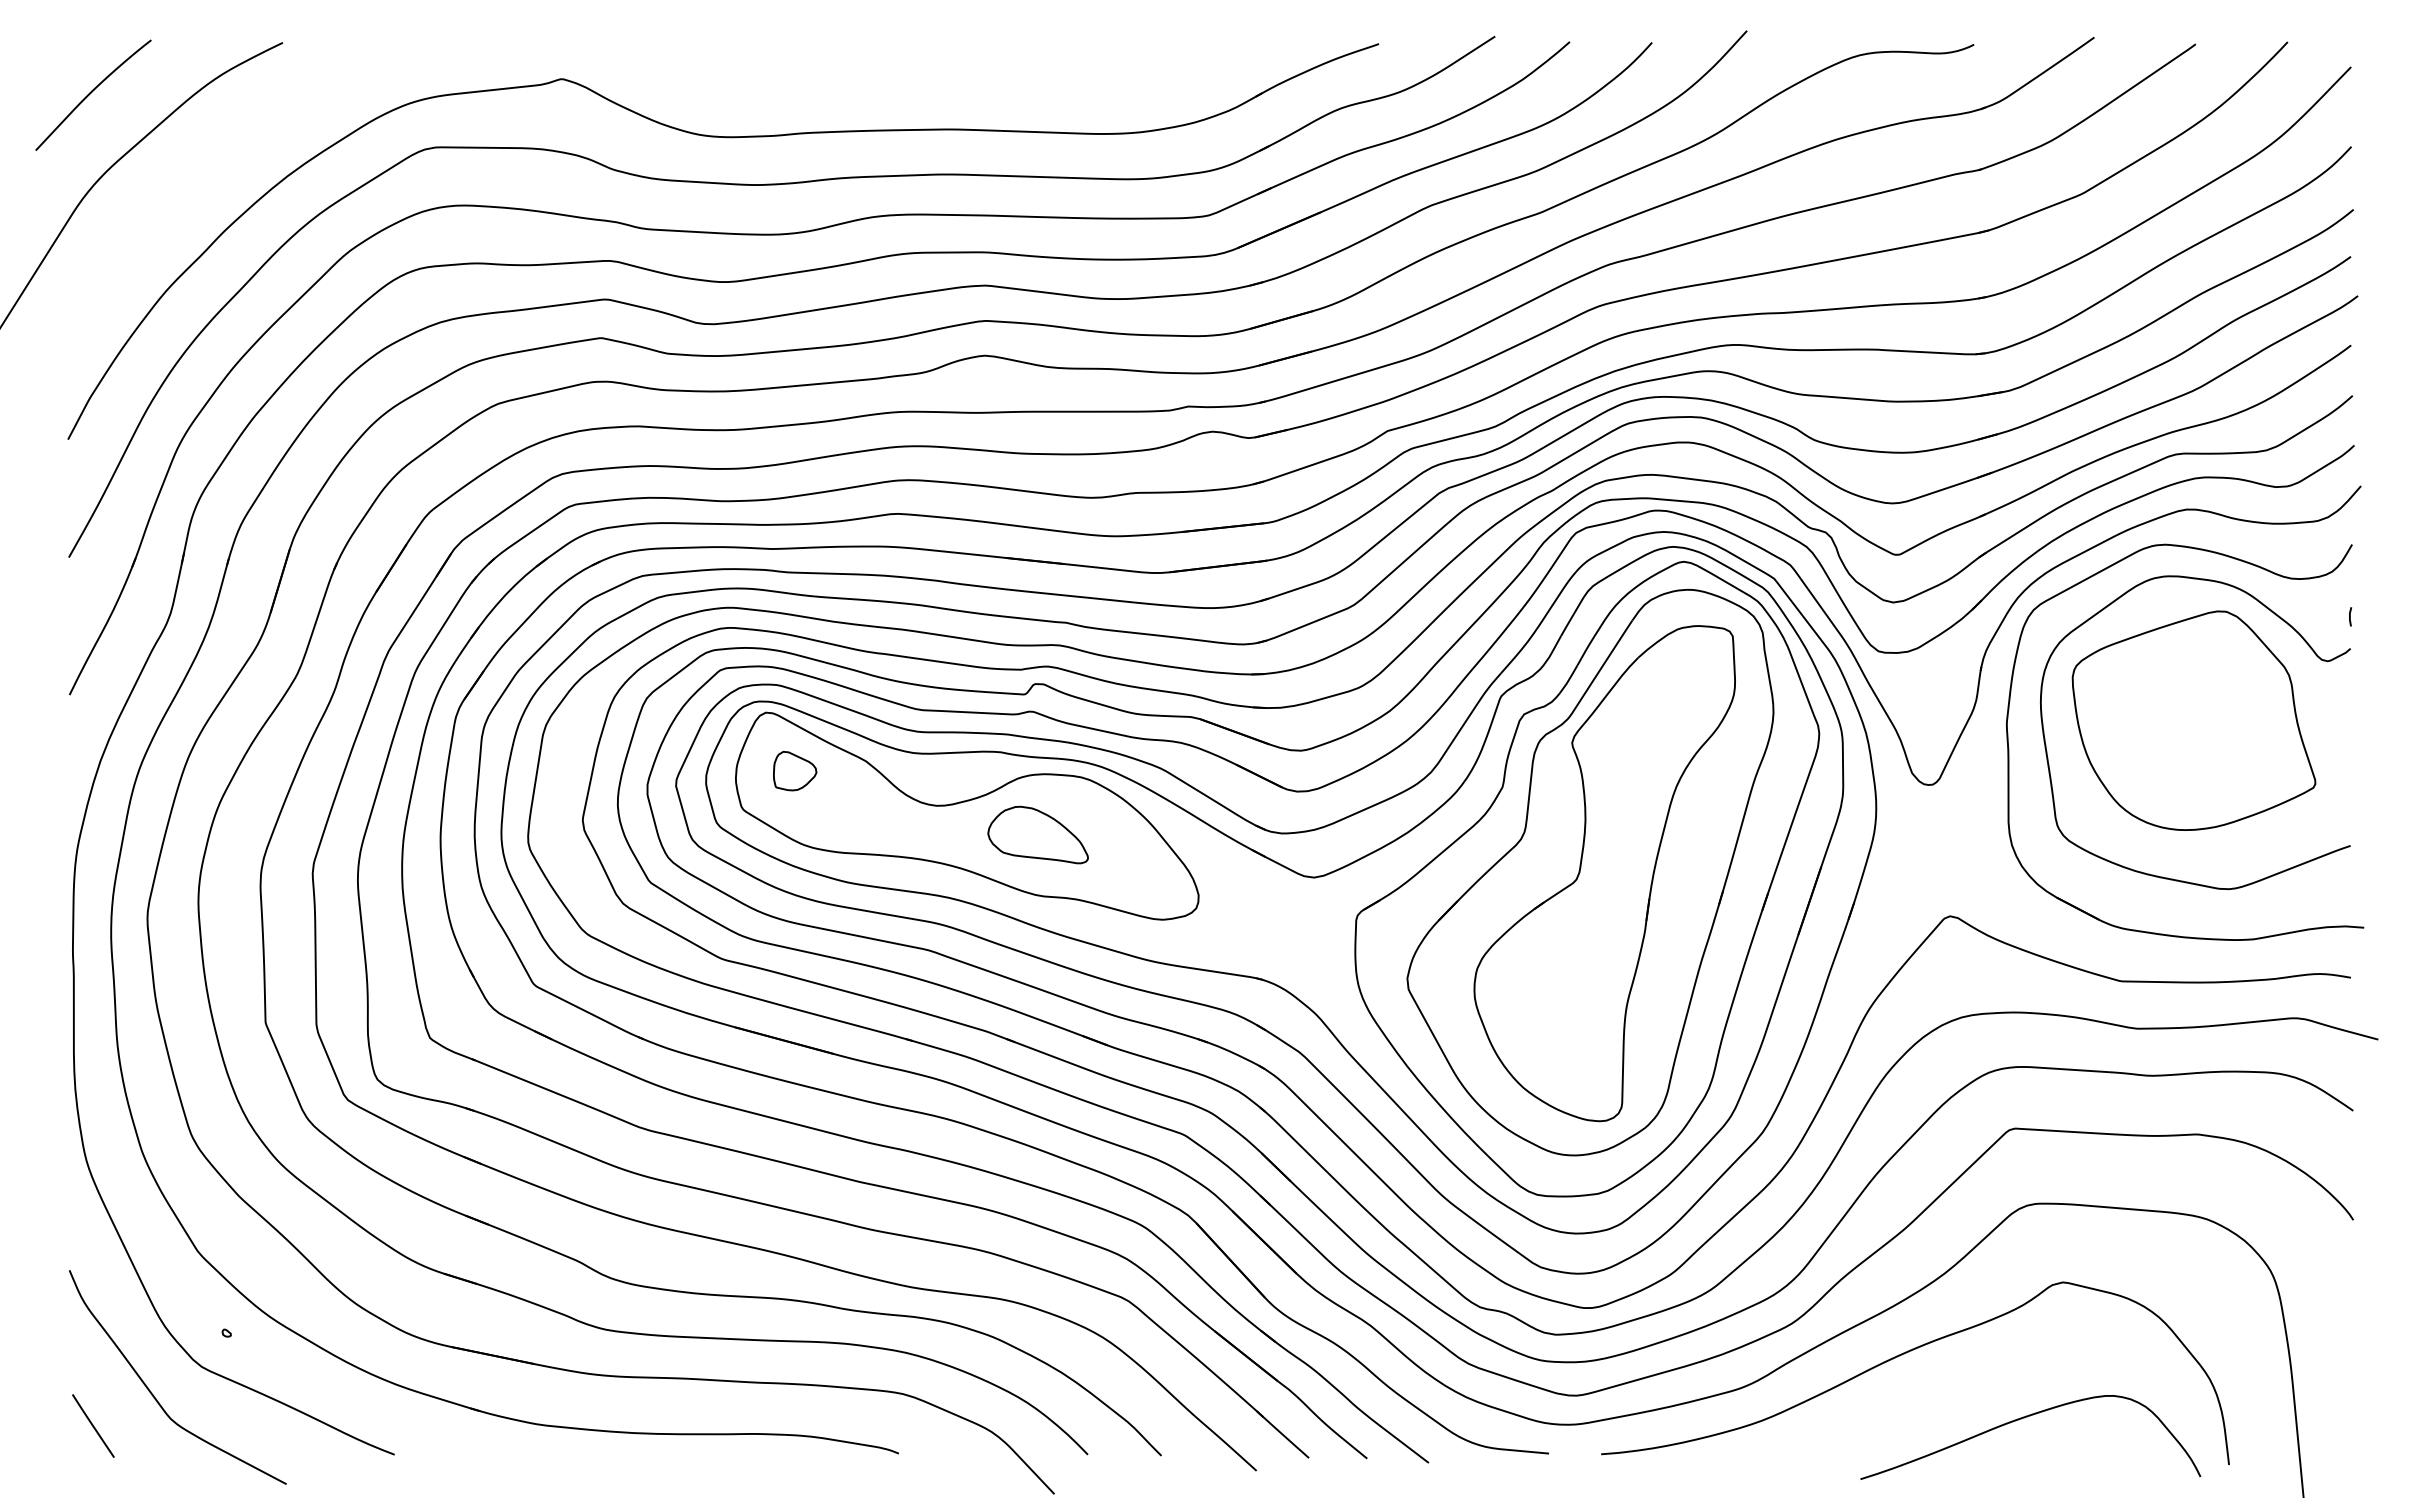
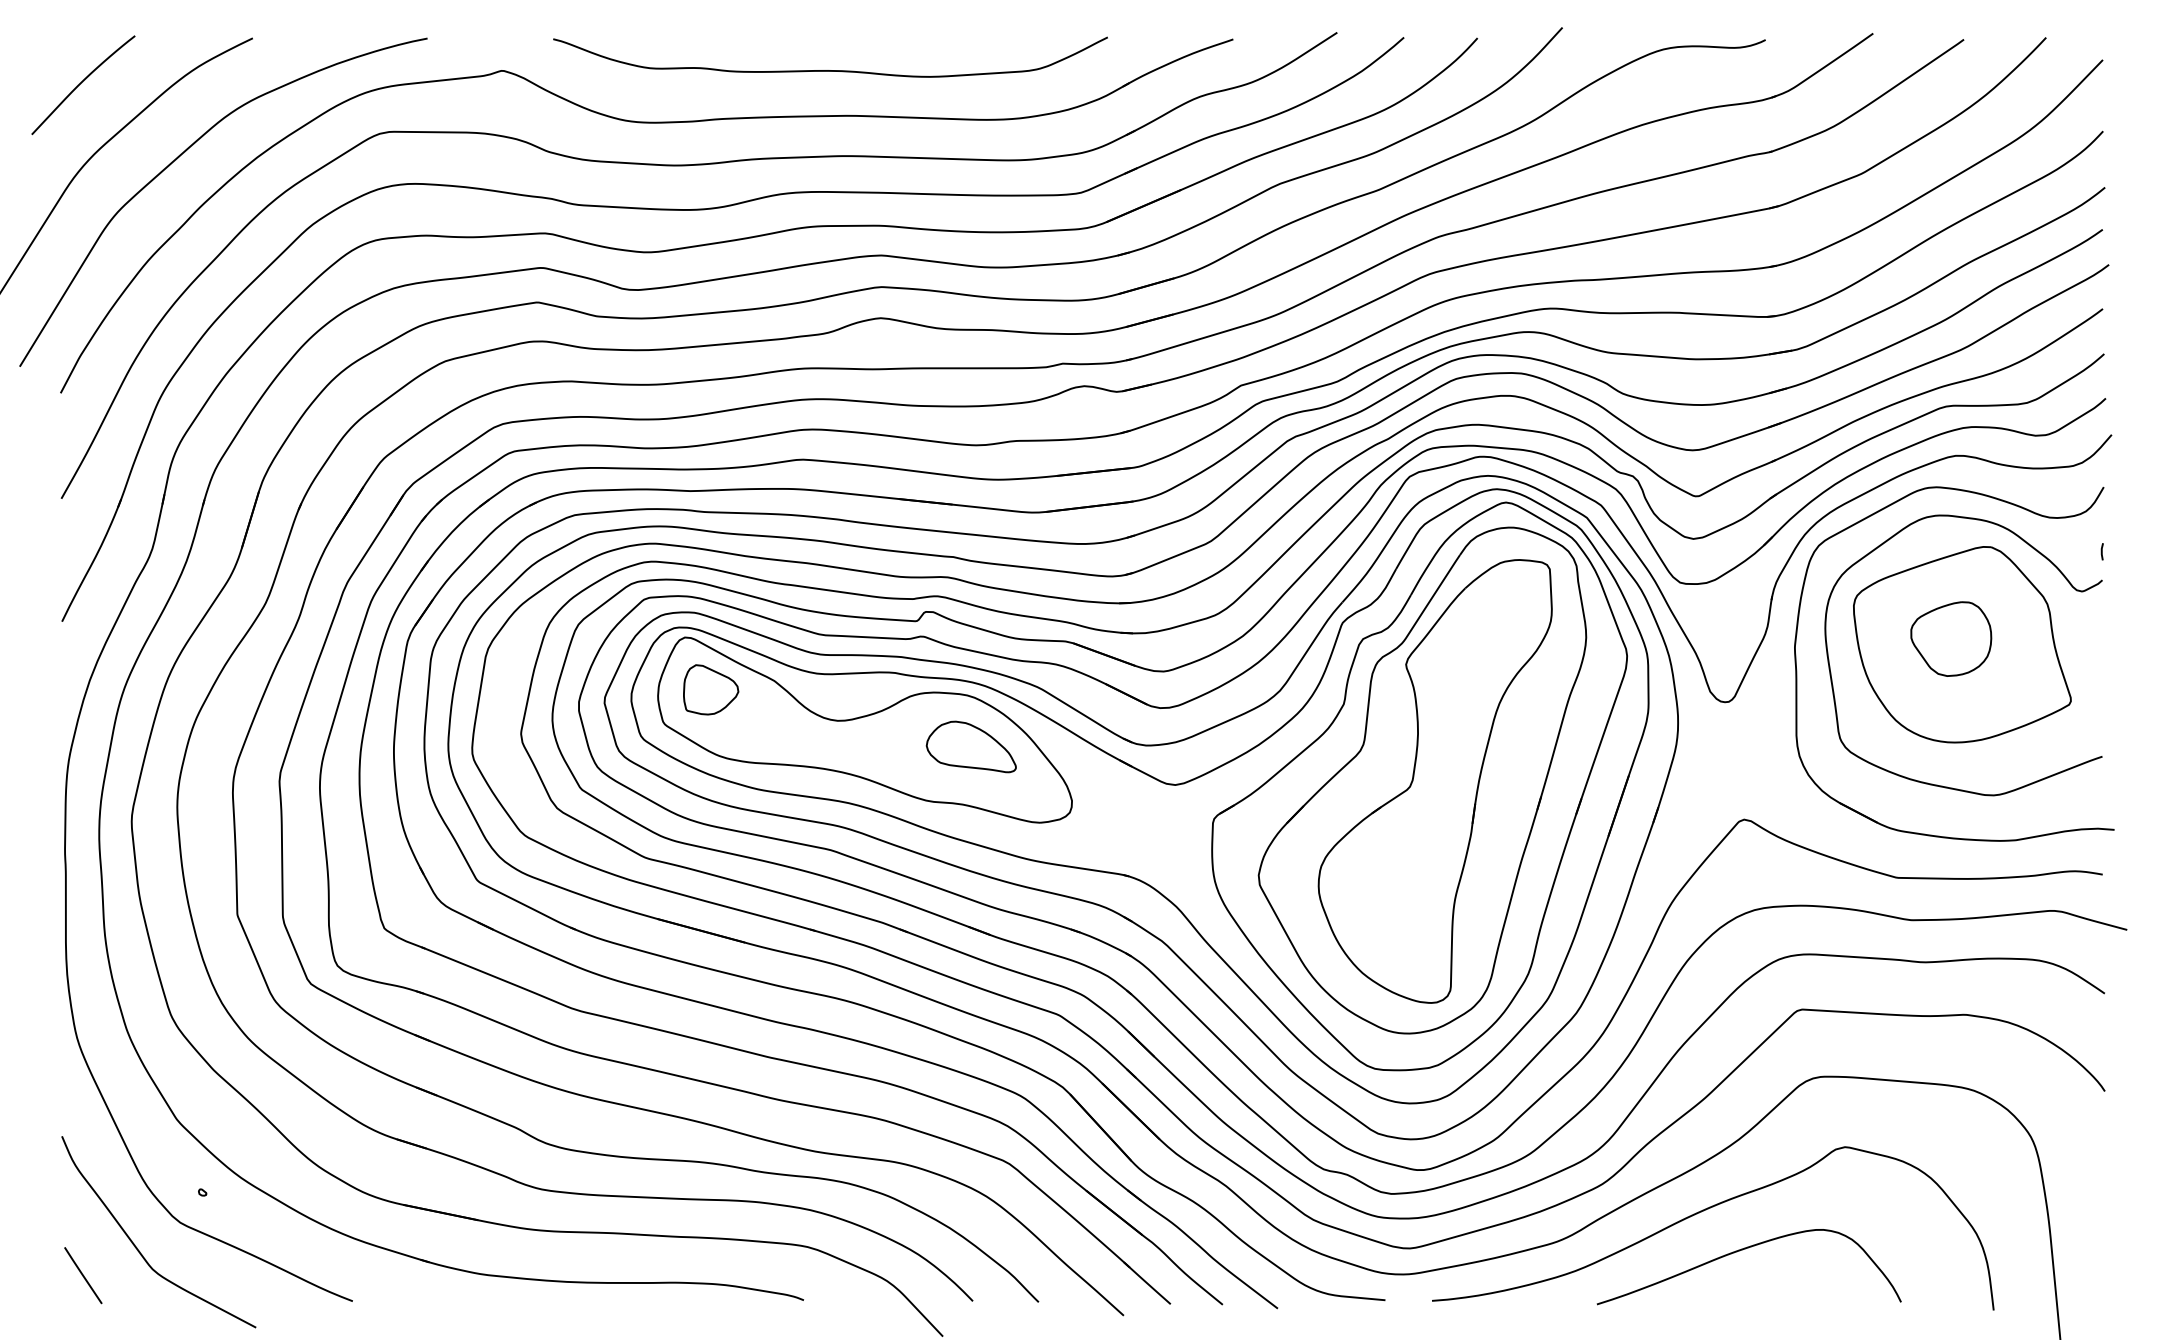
curve: (928, 78) -> (830, 70), added
curve: (200, 176) -> (179, 157), added
part: (2181, 714) -> (1951, 639), added
part: (794, 770) -> (710, 689), size x1.43
part: (1037, 834) -> (970, 746), moved
curve: (2024, 1418) -> (1743, 1250), moved

